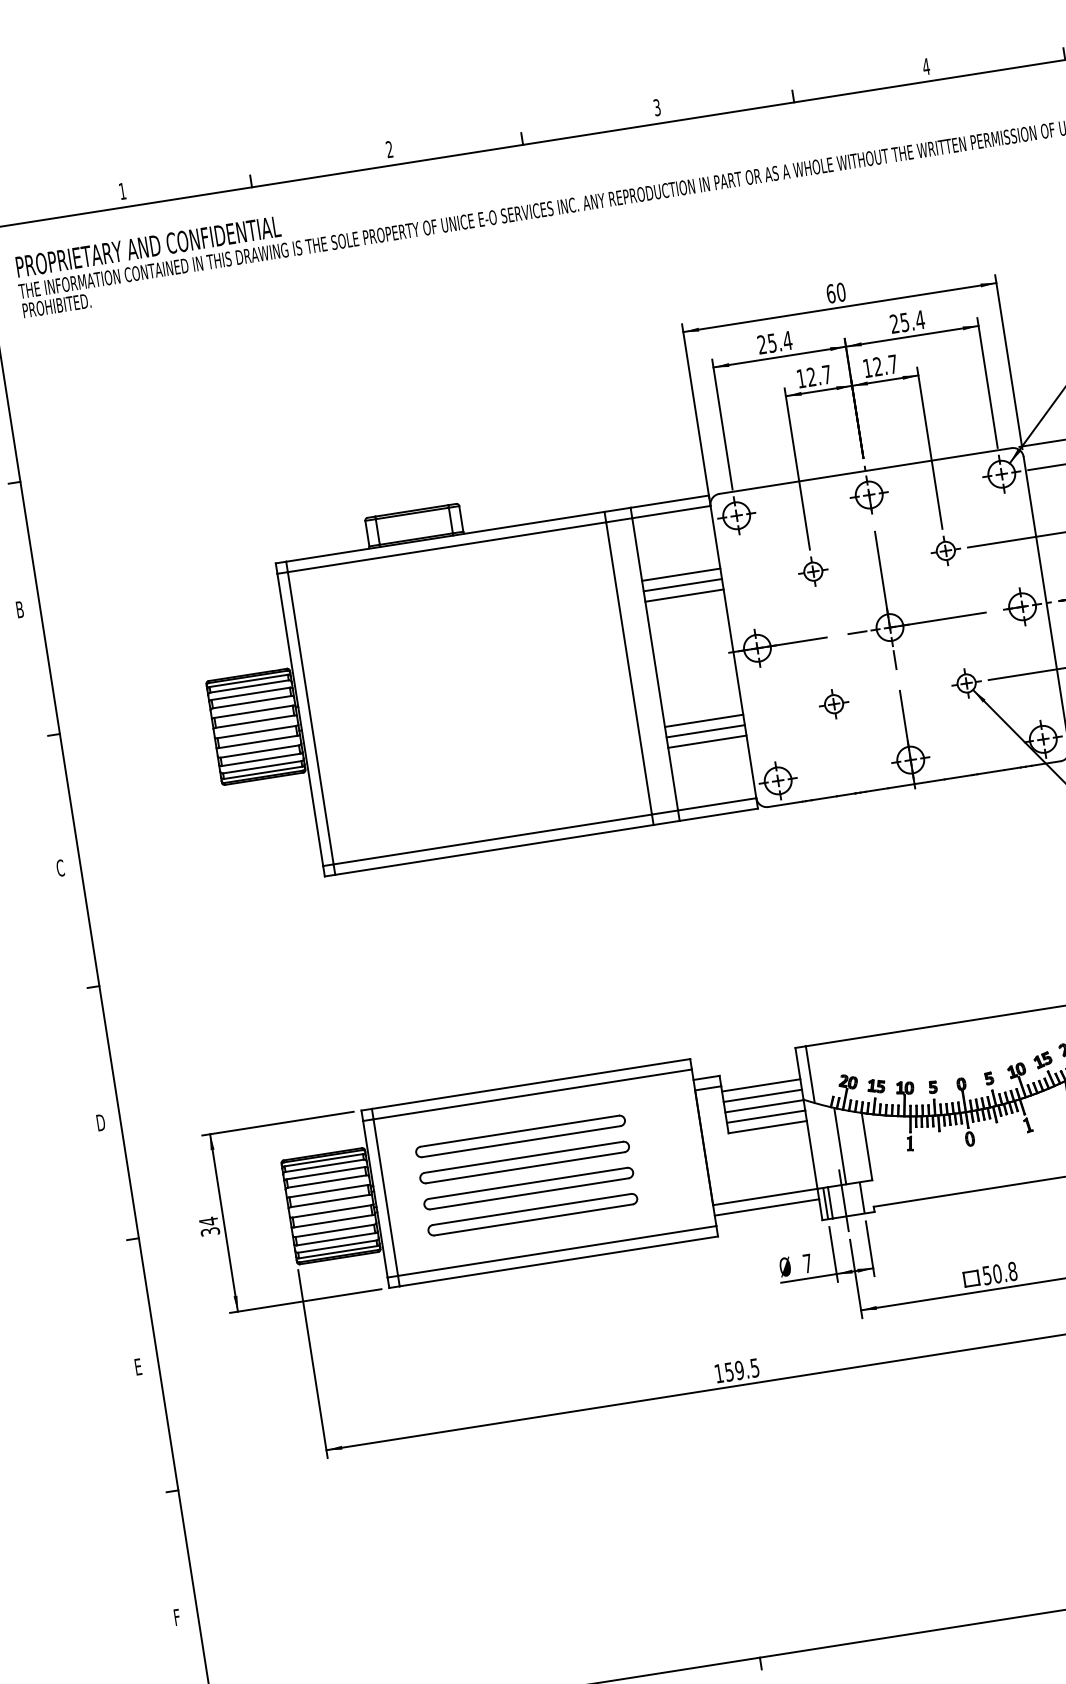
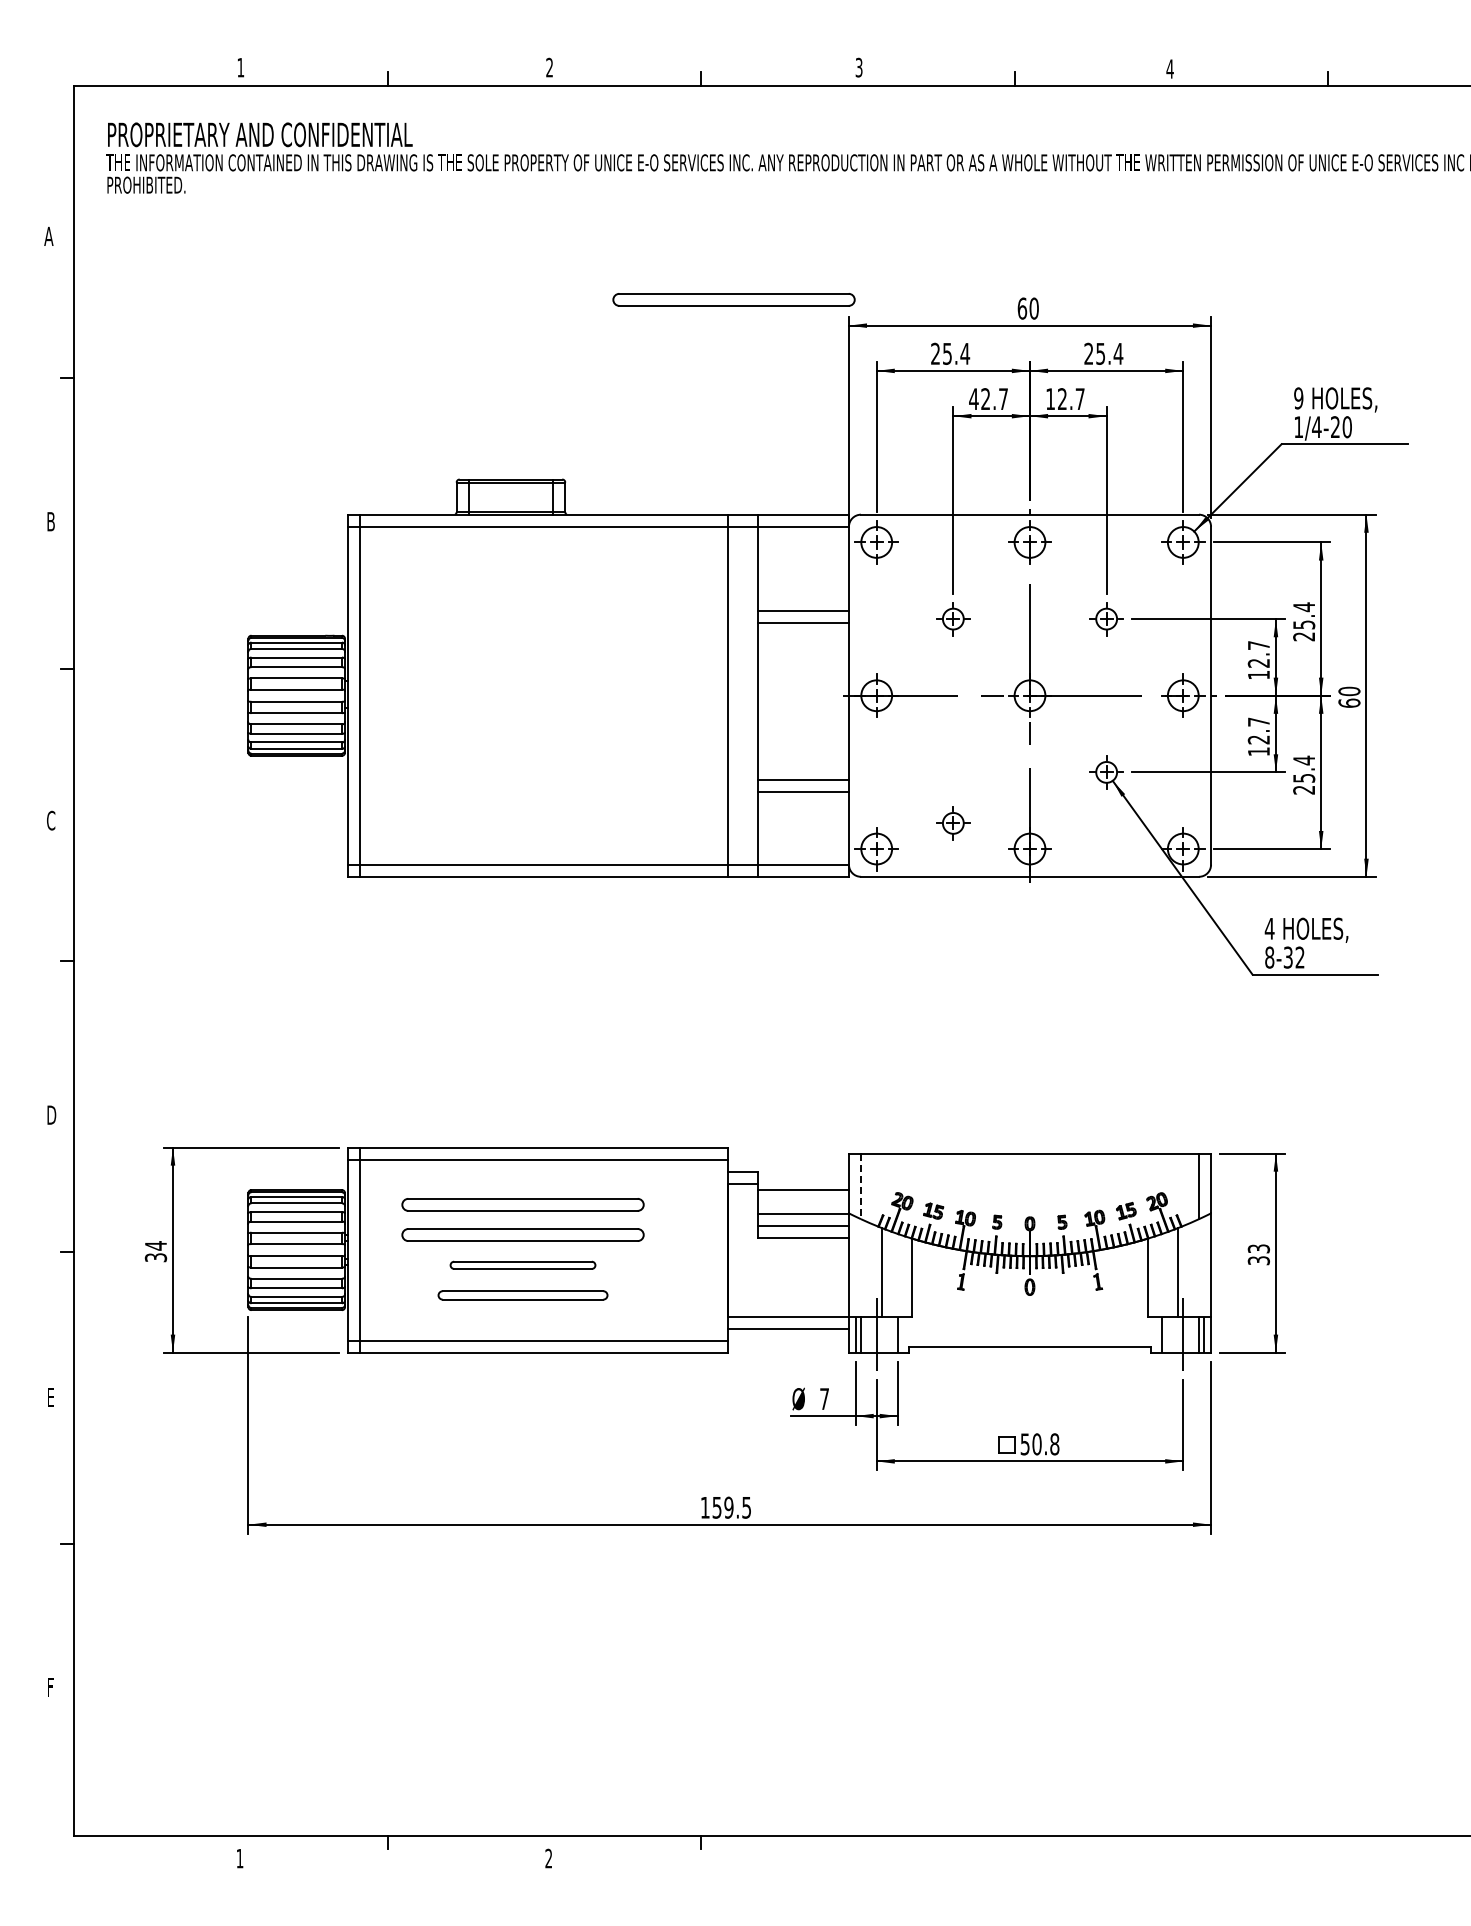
part: (579, 325) -> (733, 299), added
text: (800, 378) -> (973, 398), 12.7 -> 42.7
line: (681, 575) -> (803, 599), removed
part: (834, 704) -> (953, 823), moved
line: (704, 721) -> (803, 768), removed
line: (810, 1074) -> (861, 1186), solid -> dashed
line: (762, 1095) -> (803, 1201), removed
part: (528, 1188) -> (522, 1265), size x0.6
part: (532, 1214) -> (522, 1295), size x0.7

